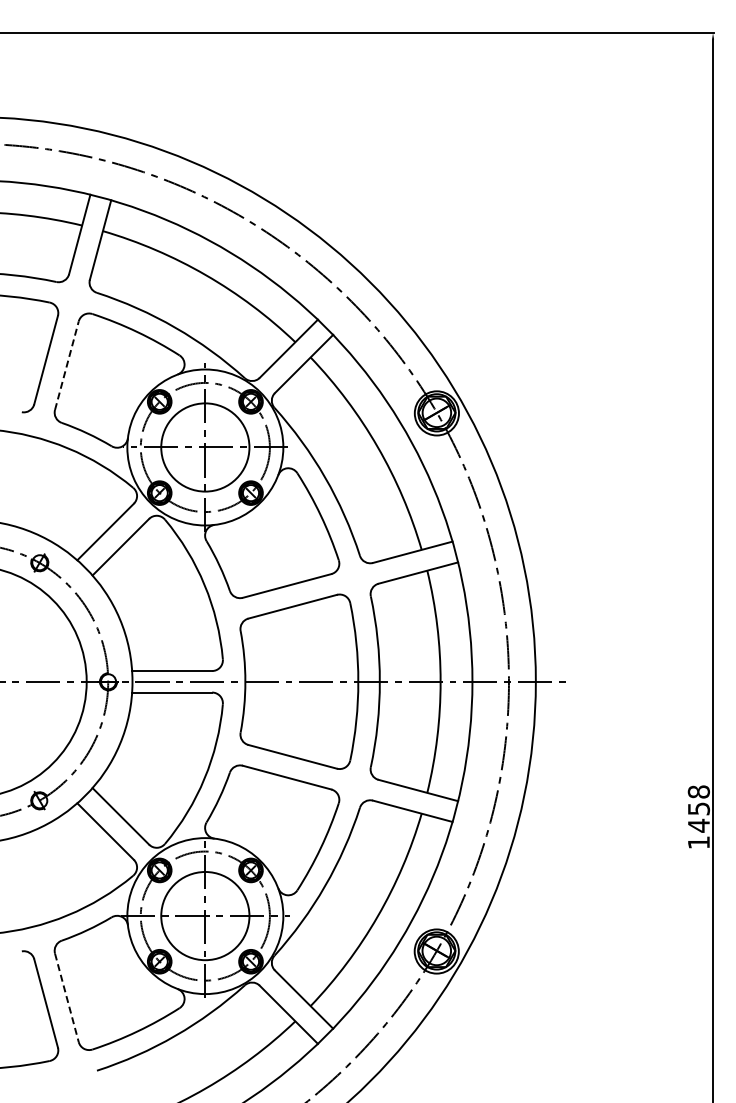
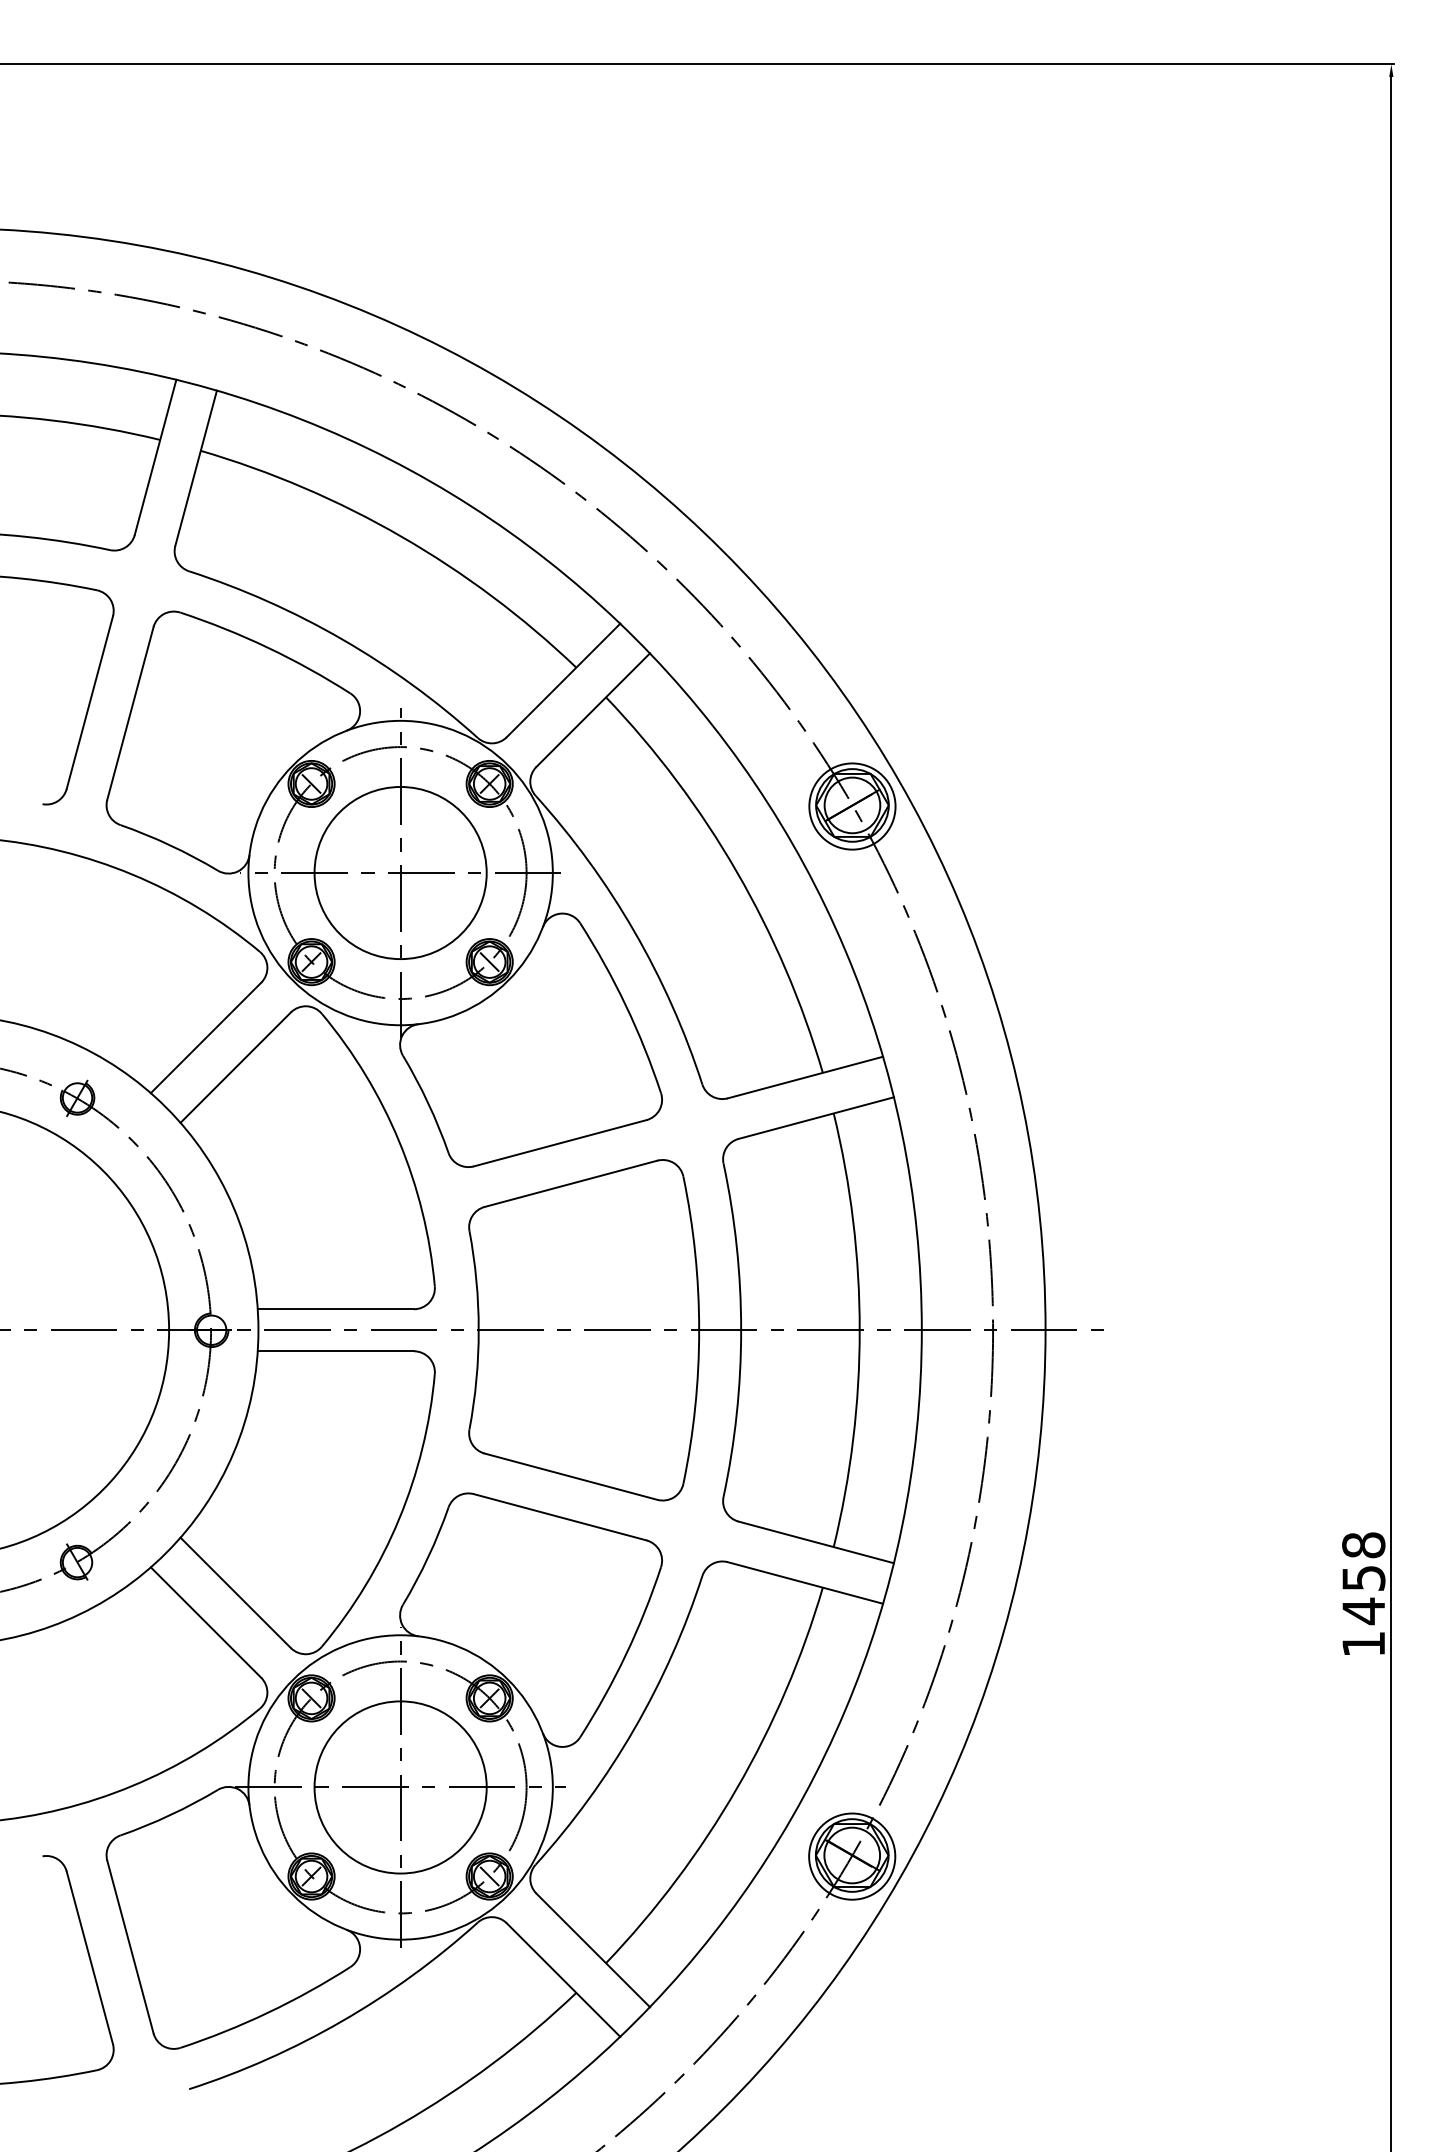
line: (66, 365) -> (129, 713), dashed -> solid
line: (66, 997) -> (129, 1946), dashed -> solid

